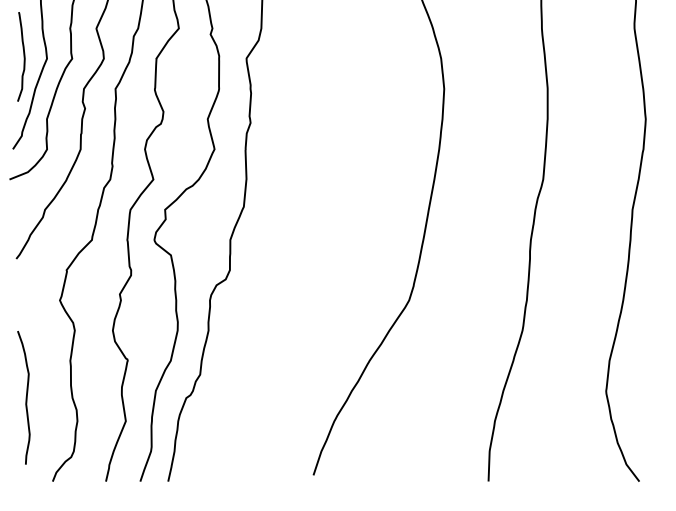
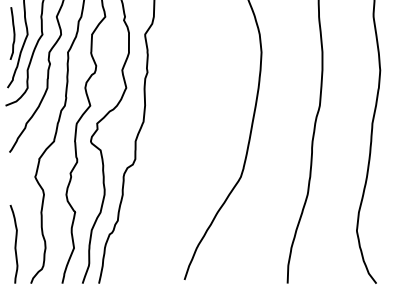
curve: (24, 398) -> (14, 244), moved

